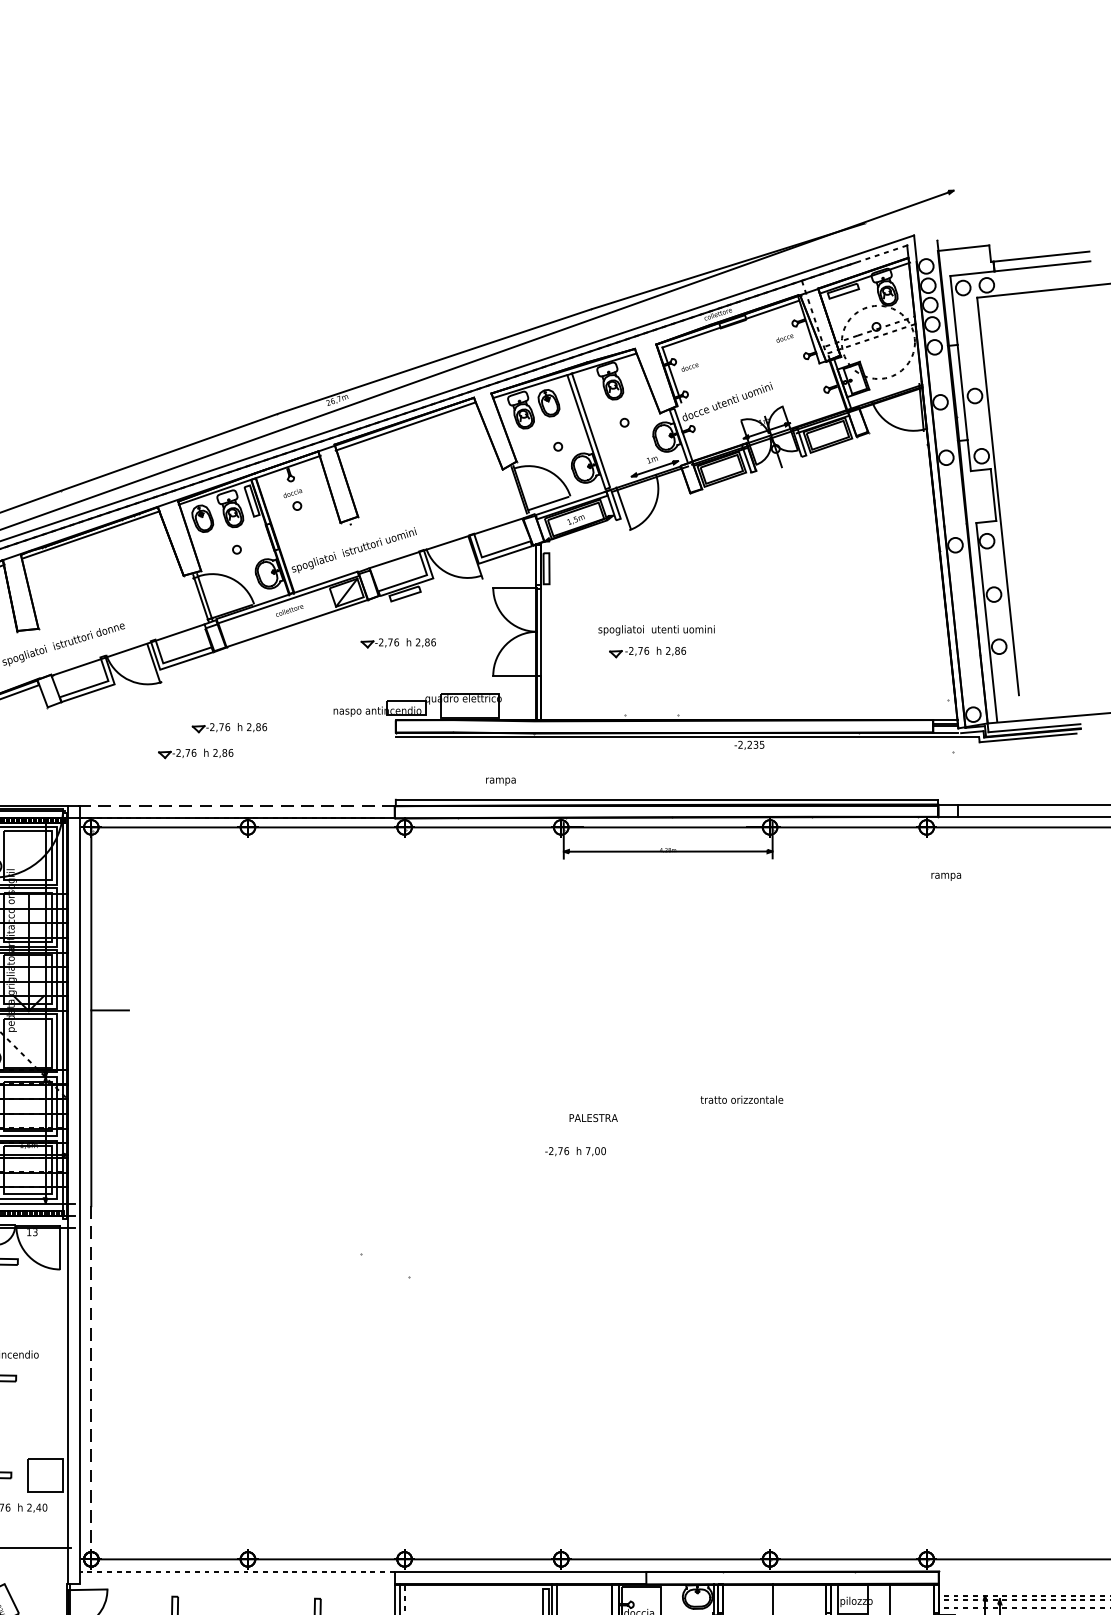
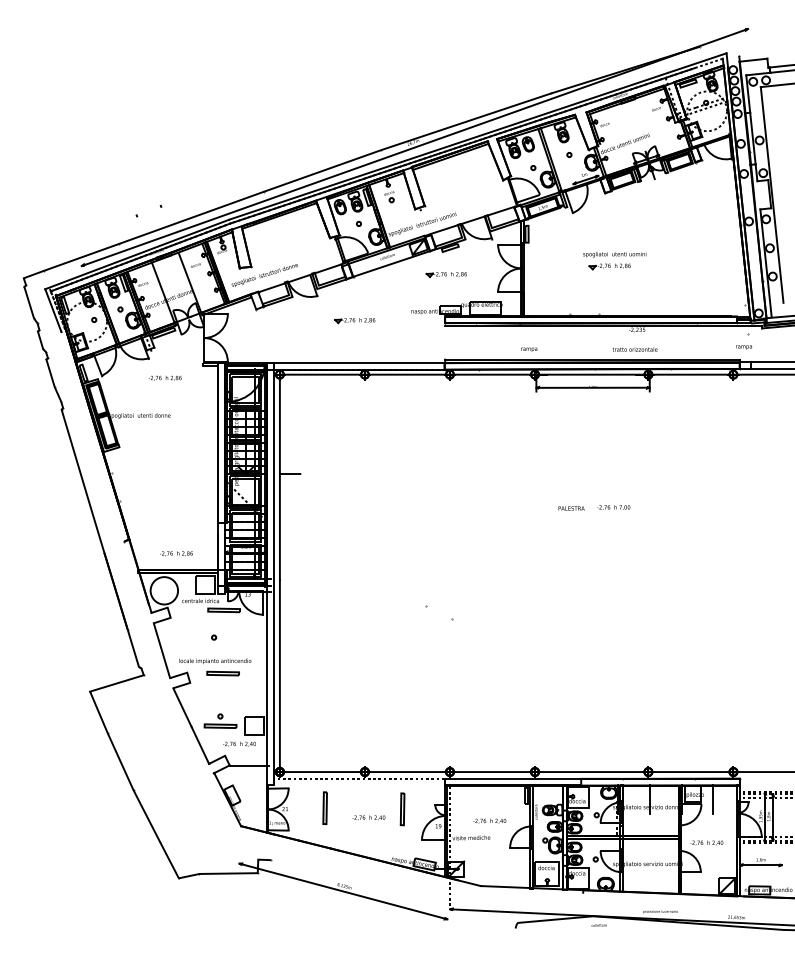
part: (656, 642) -> (614, 261), moved
part: (193, 755) -> (335, 335), removed
text: (501, 781) -> (529, 349), moved
line: (234, 806) -> (357, 363), dashed -> solid
text: (945, 876) -> (743, 347), moved
text: (740, 1099) -> (634, 349), moved
text: (593, 1118) -> (571, 508), moved
text: (575, 1151) -> (613, 507), moved
line: (90, 1379) -> (279, 674), dashed -> solid

